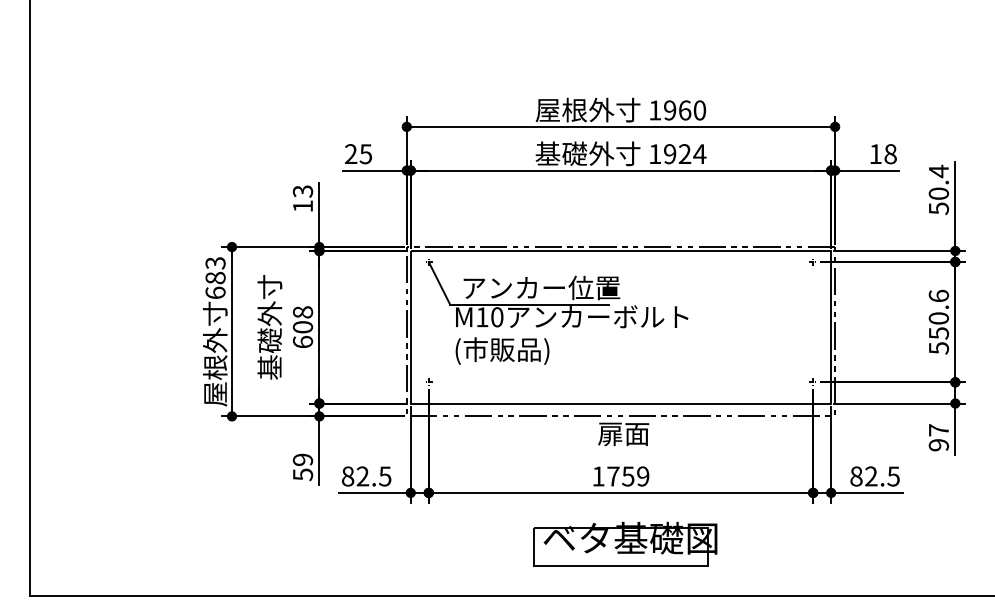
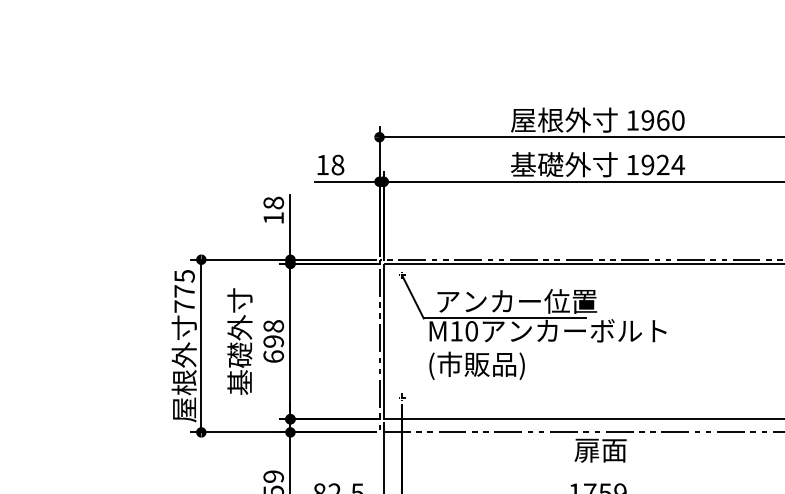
text: (358, 154) -> (330, 165), 25 -> 18
text: (302, 191) -> (273, 203), 13 -> 18
text: (215, 278) -> (184, 291), 683 -> 775
text: (303, 327) -> (274, 341), 608 -> 698

